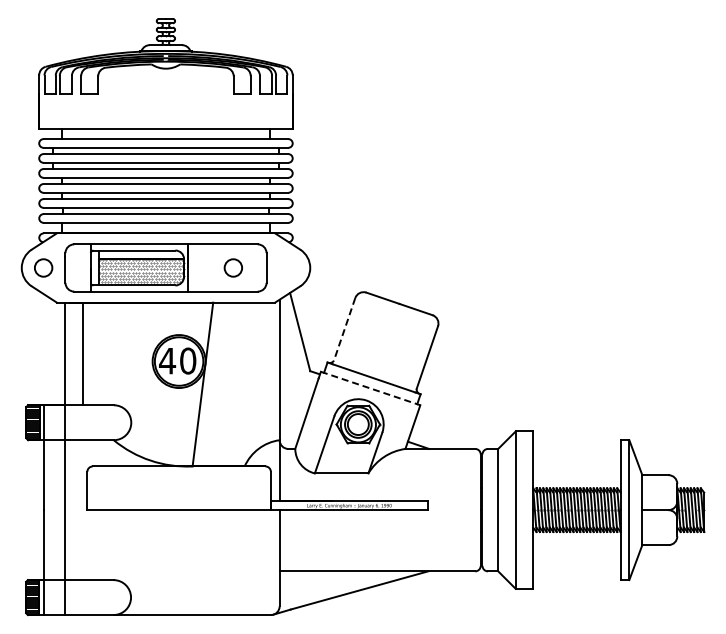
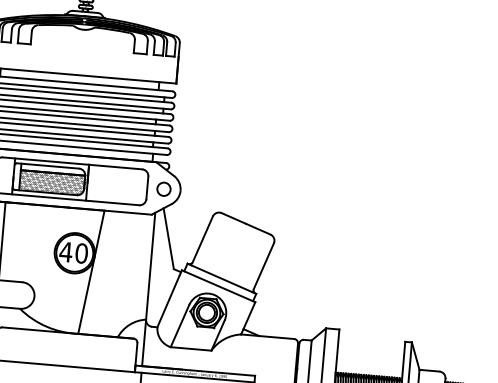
circle: (232, 267) -> (163, 188), moved
line: (344, 329) -> (202, 239), dashed -> solid
line: (371, 388) -> (219, 286), dashed -> solid

